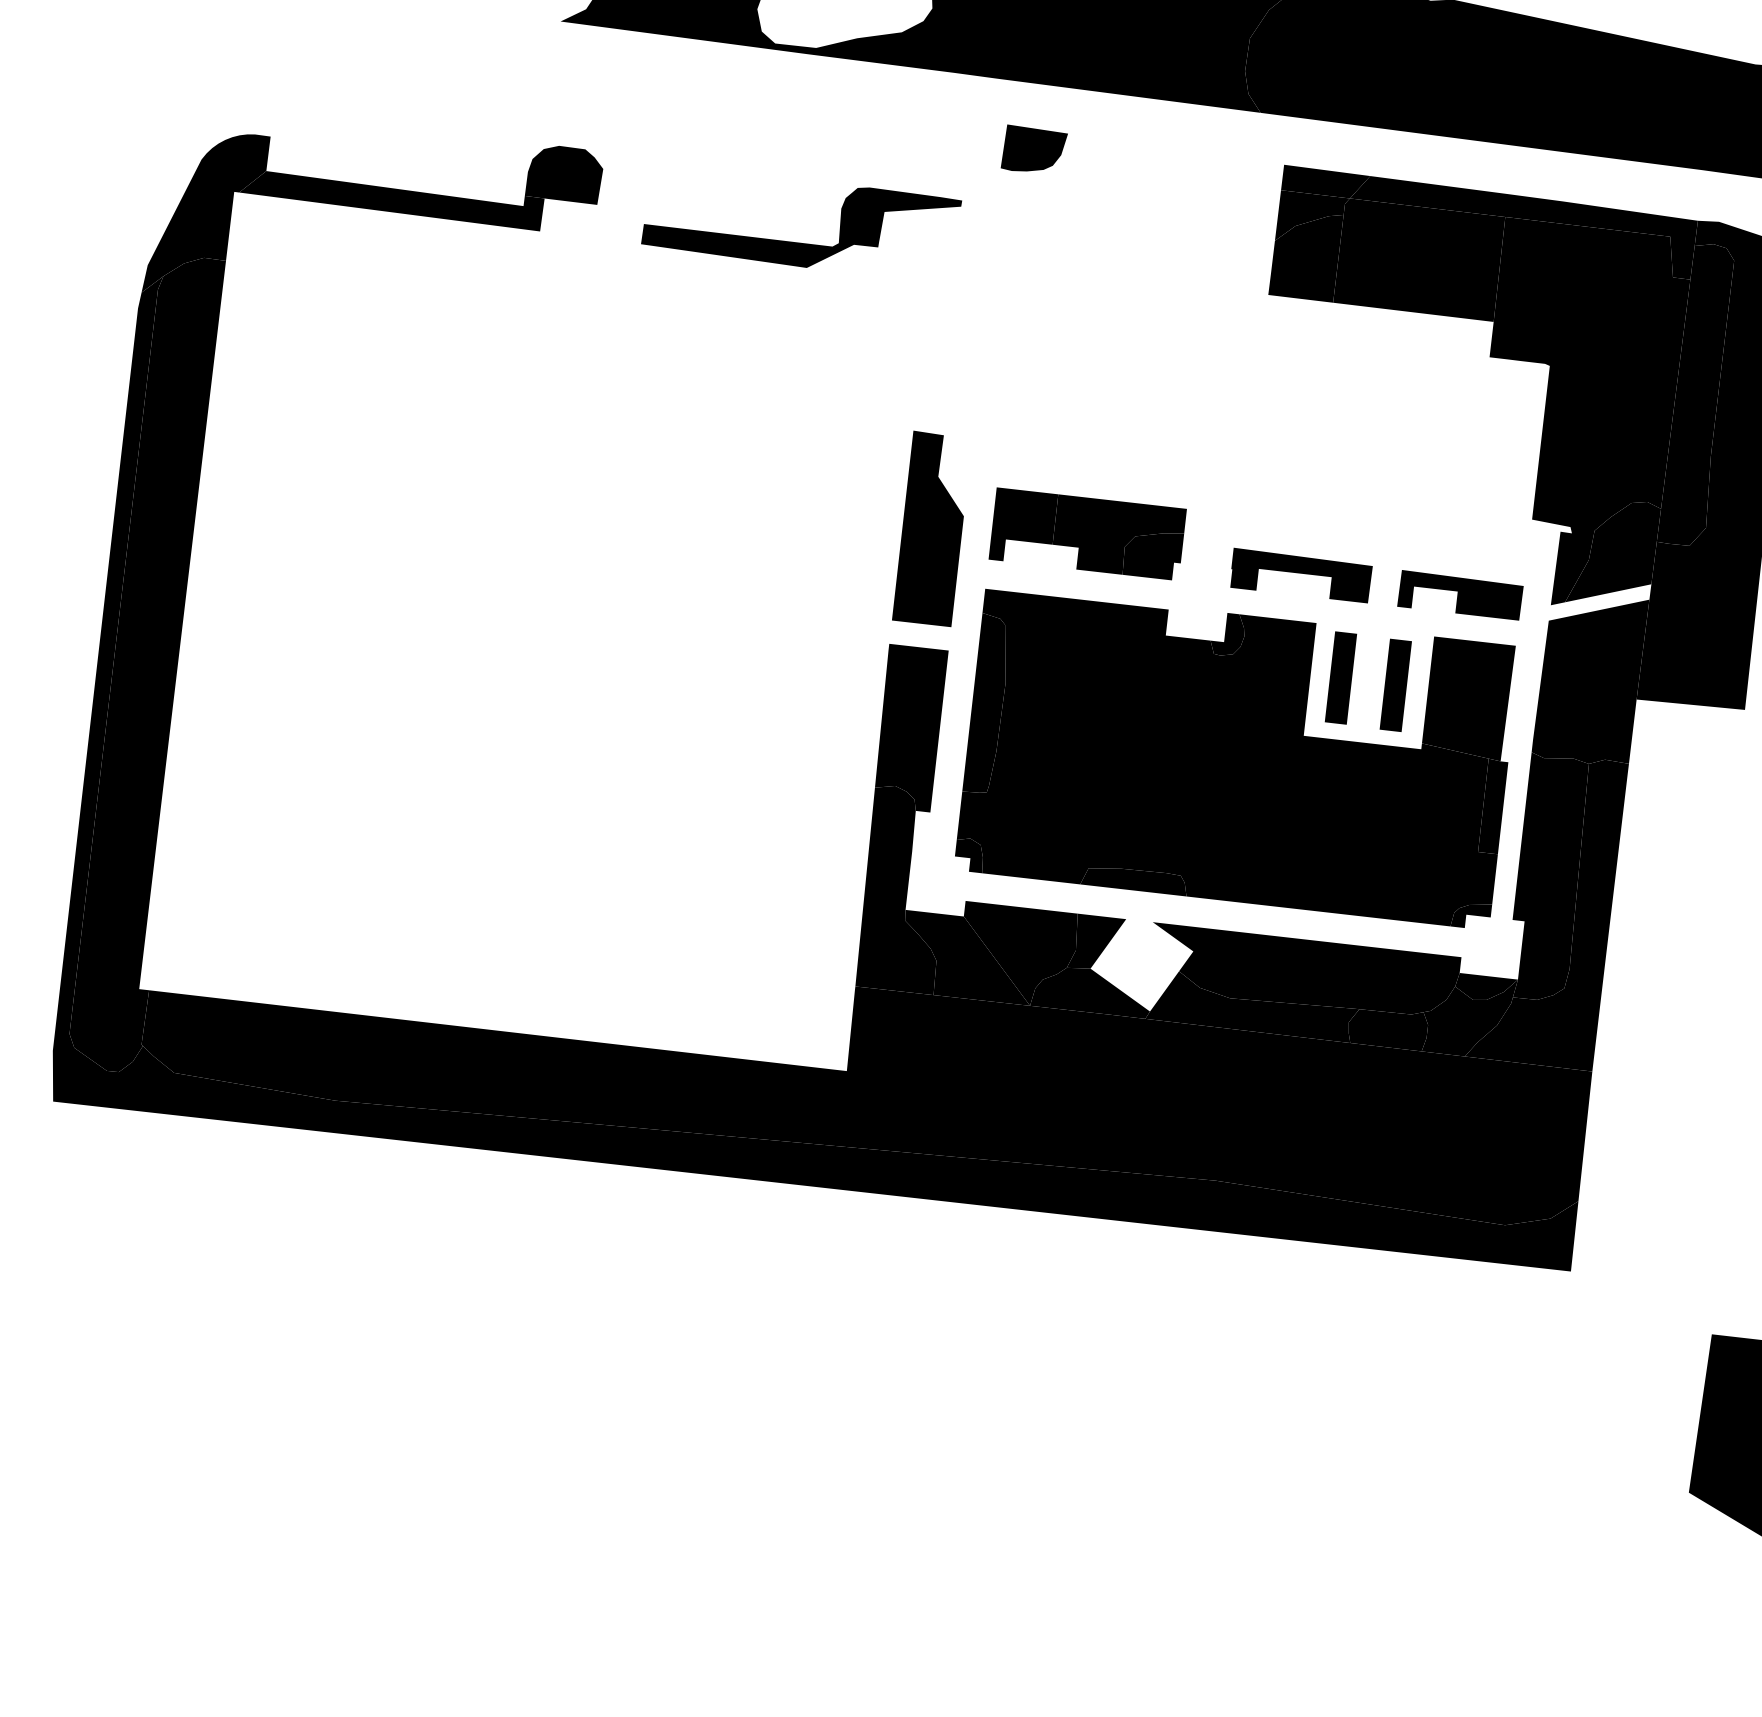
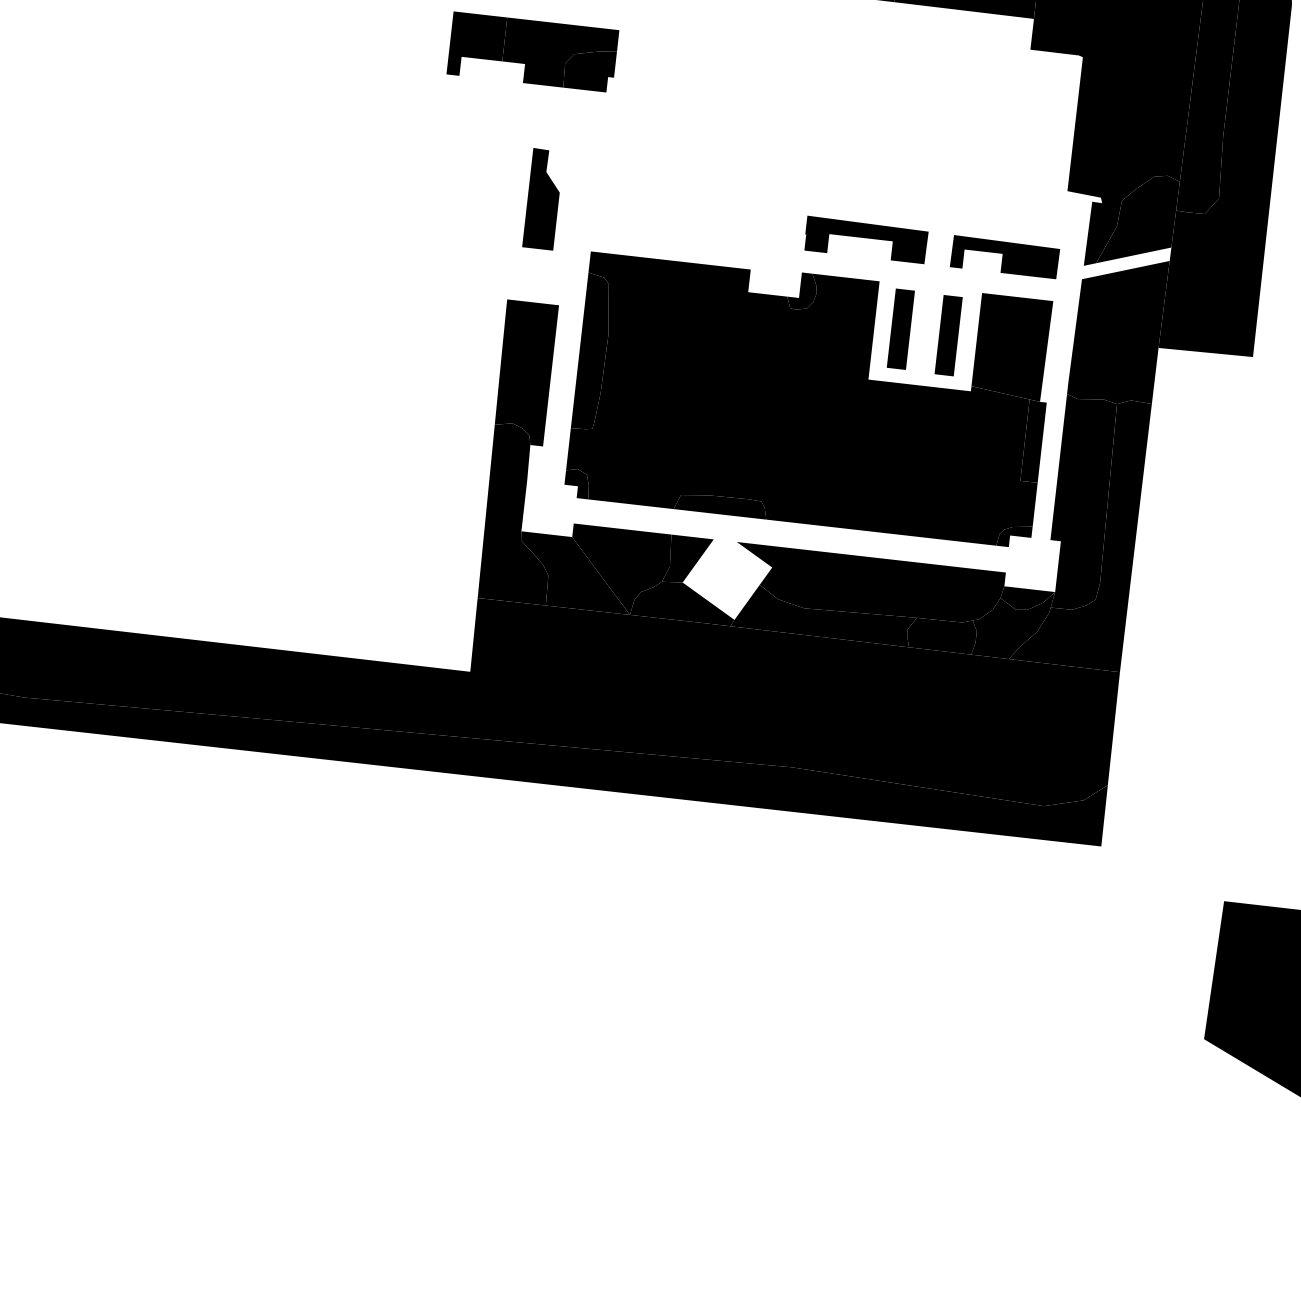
part: (927, 528) -> (540, 198), size x0.6
part: (1087, 533) -> (532, 51), moved

